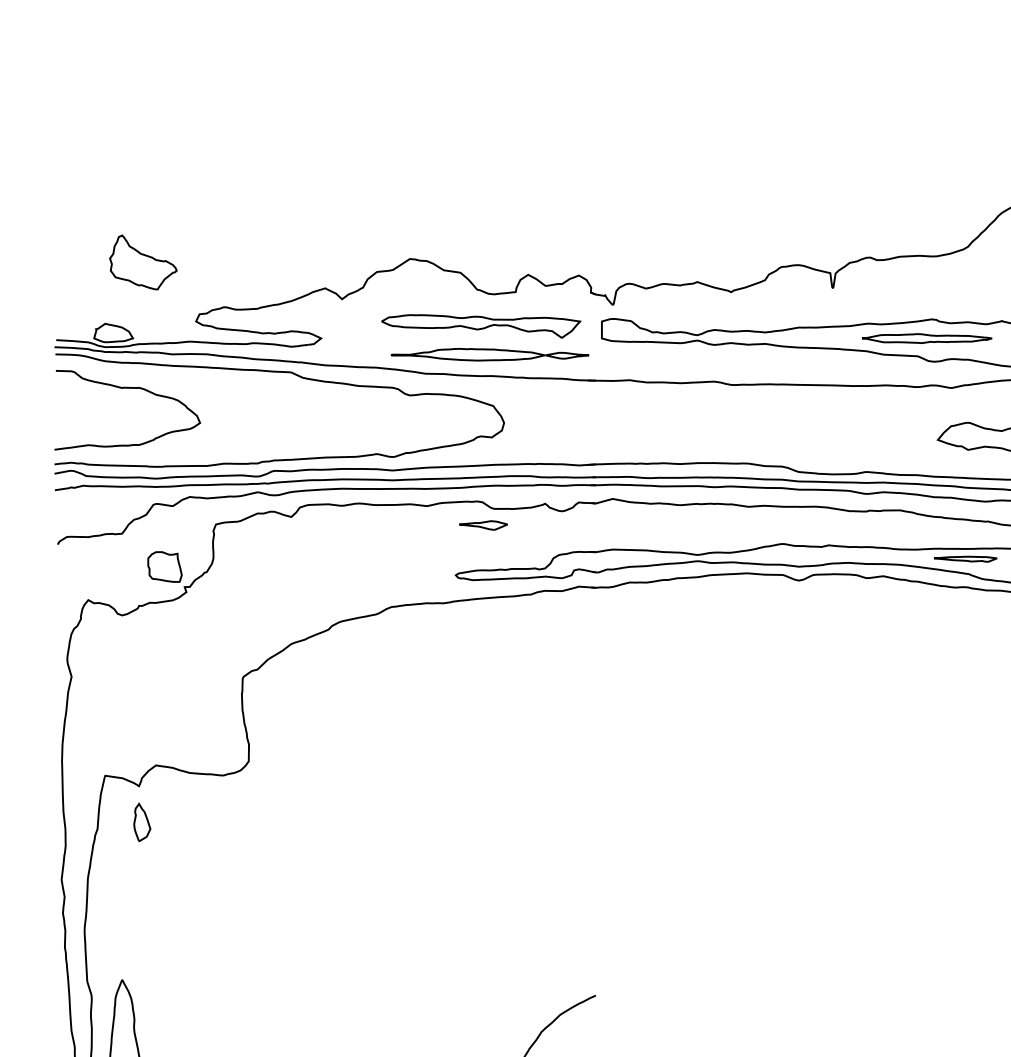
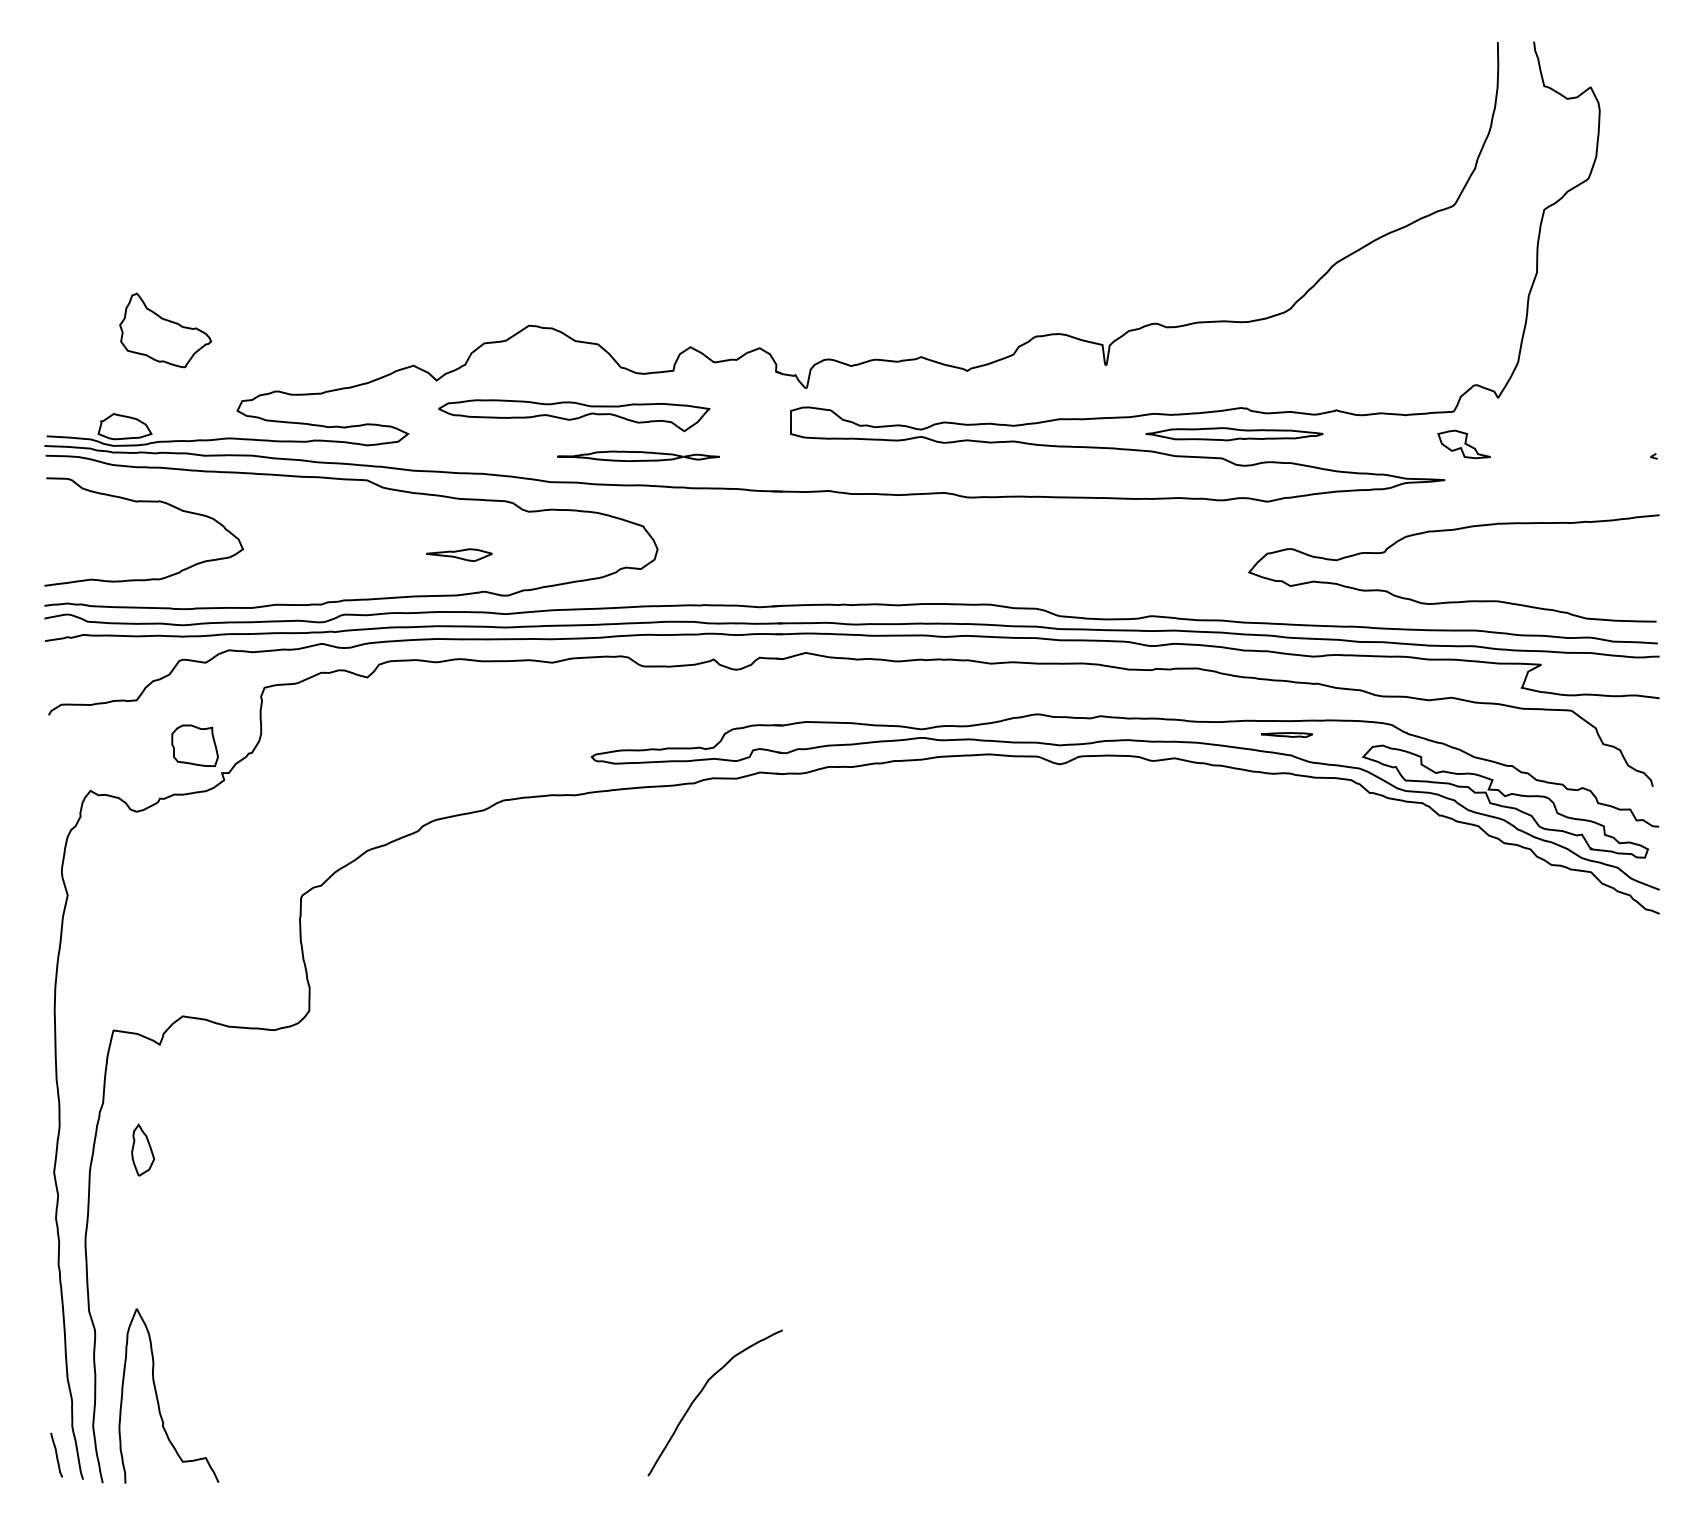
part: (481, 326) -> (574, 415), moved
part: (490, 354) -> (638, 456), size x0.6
part: (483, 525) -> (459, 554), moved
part: (965, 558) -> (1286, 734), size x0.6
part: (142, 821) -> (143, 1149), moved

